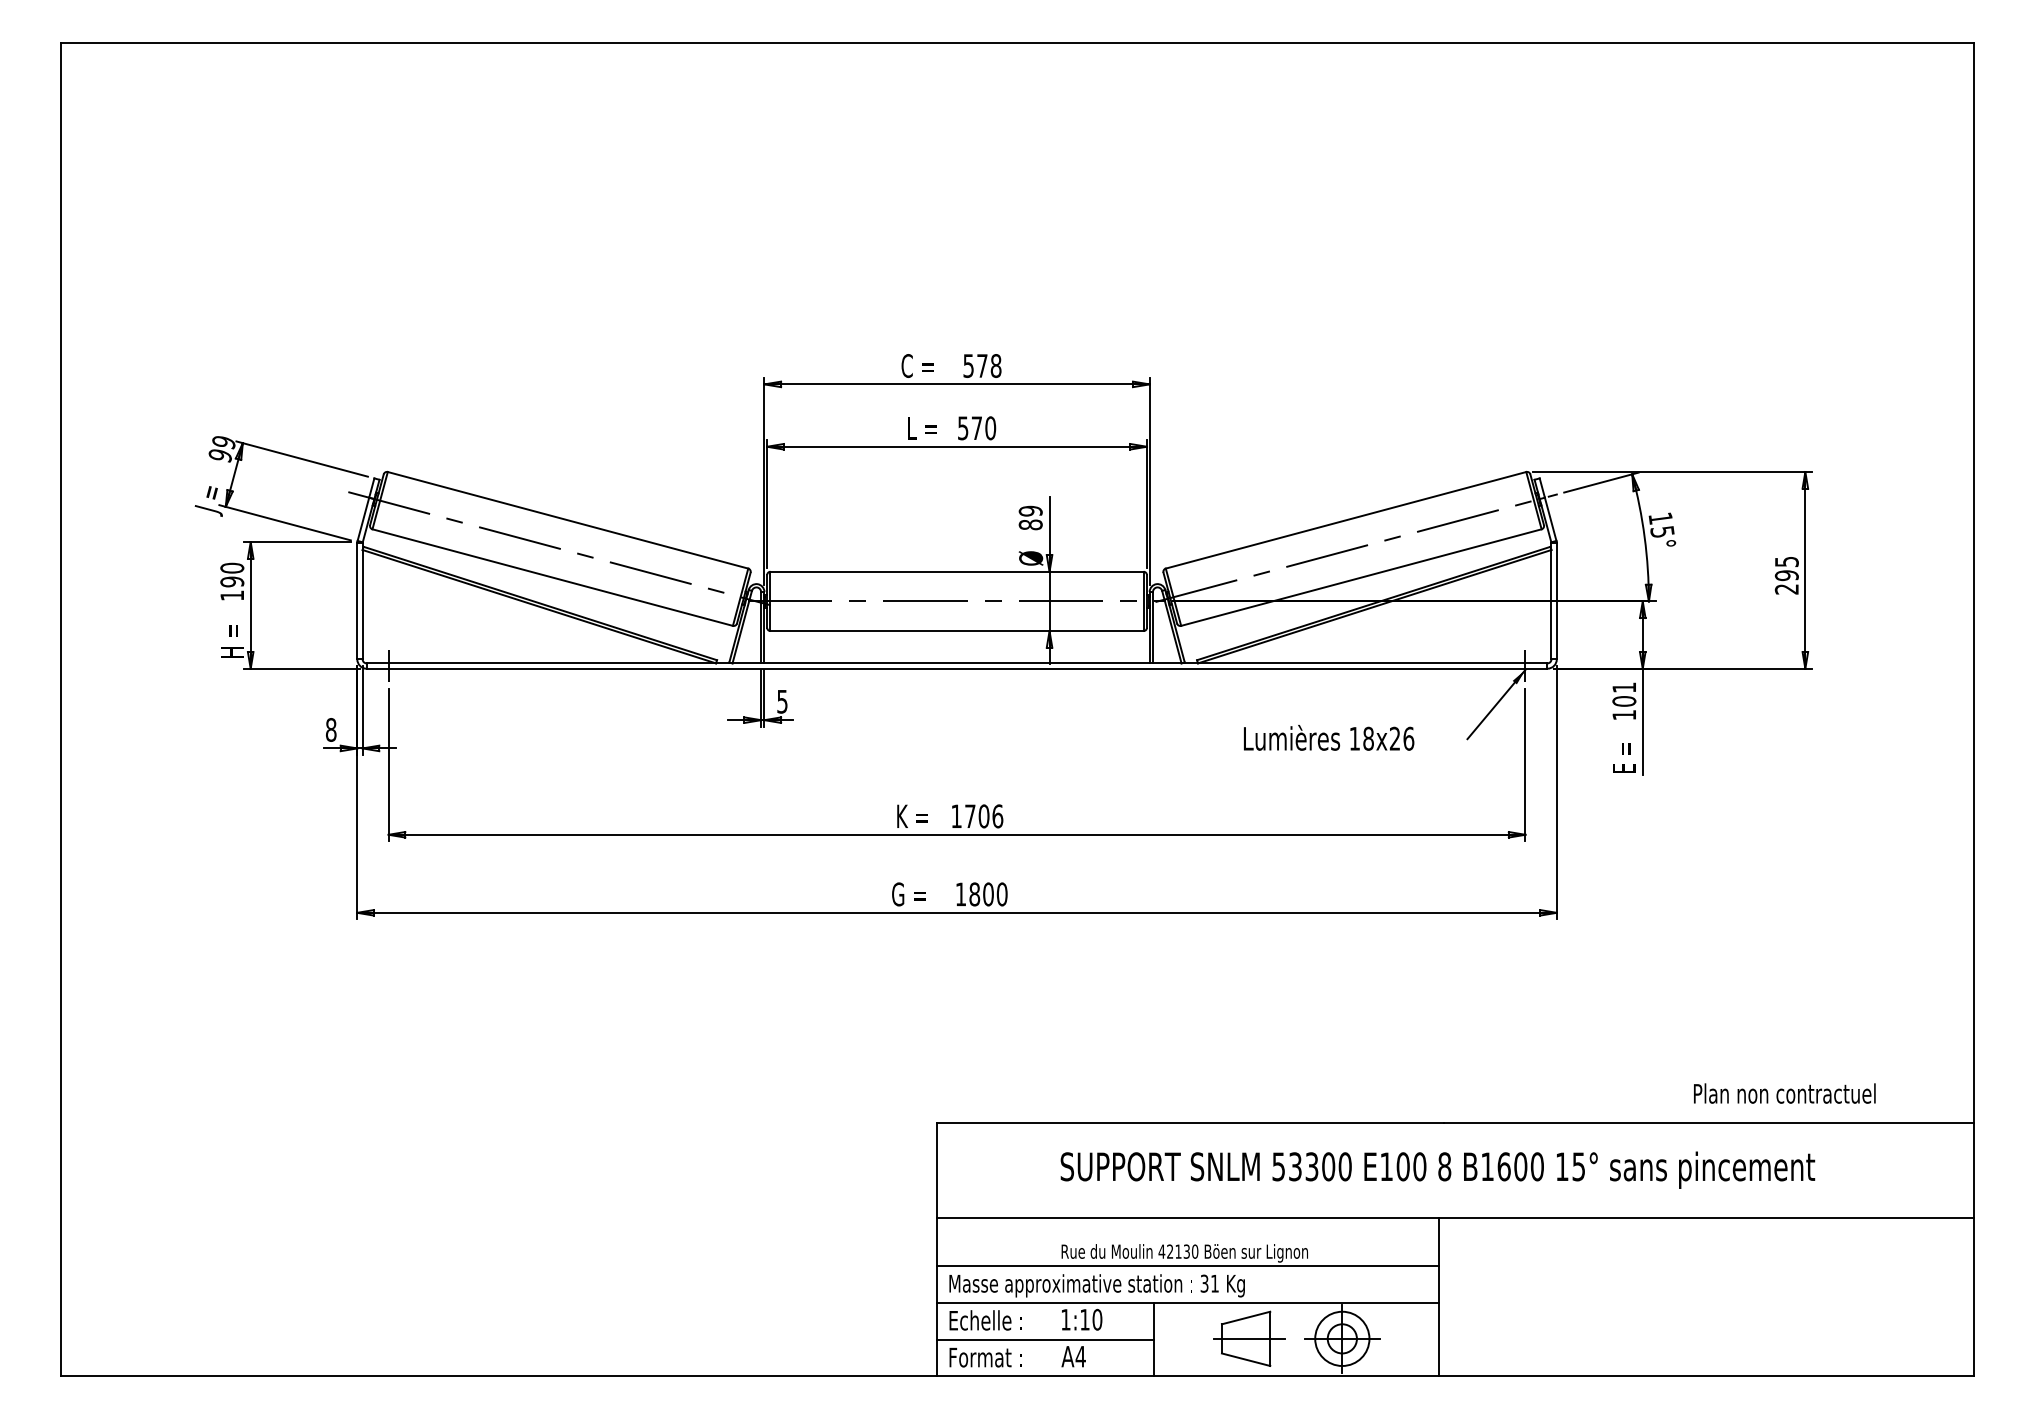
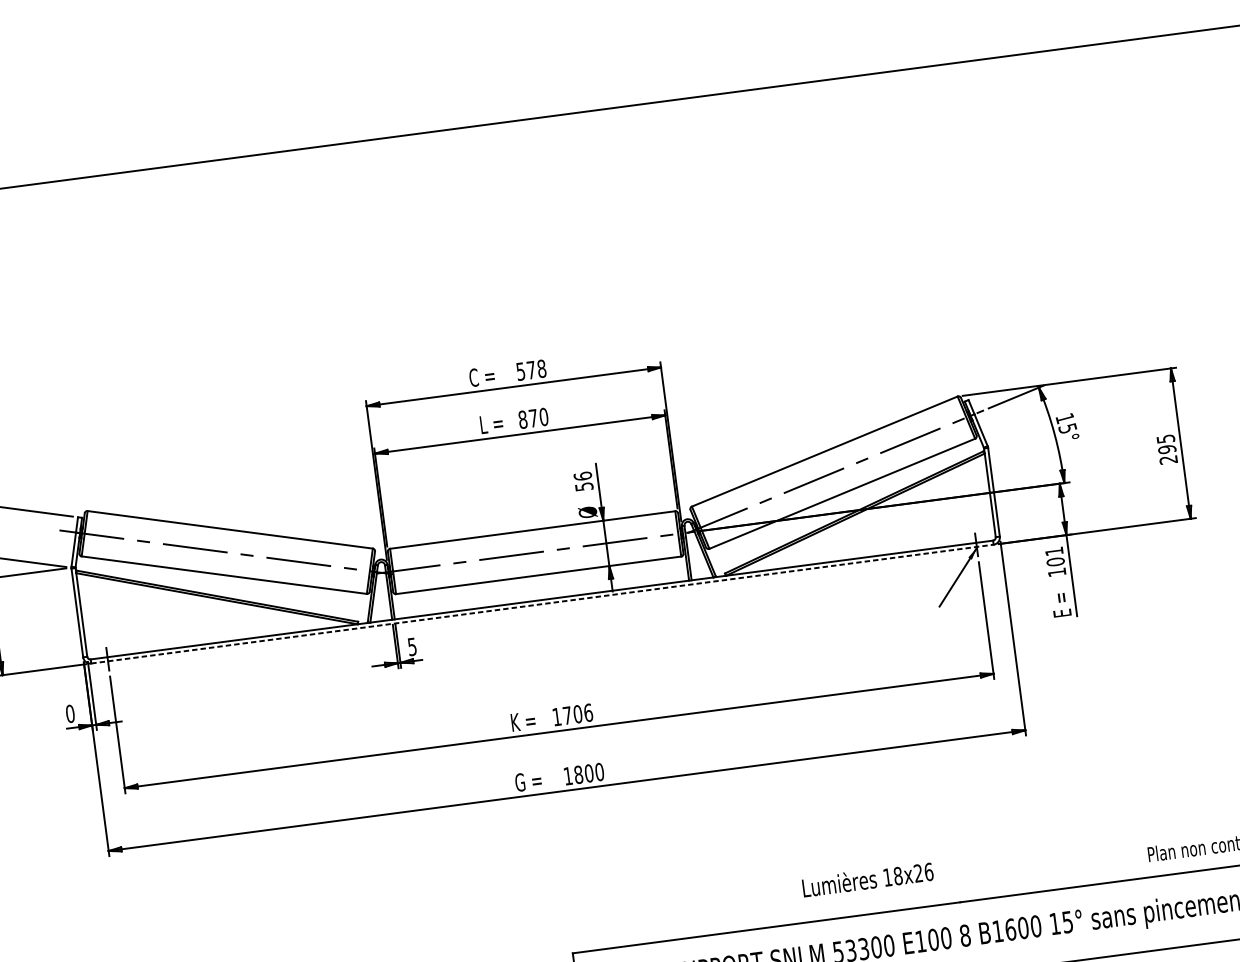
text: (962, 428) -> (522, 419), 570 -> 870
text: (1030, 517) -> (583, 481), 89 -> 56
line: (957, 668) -> (542, 603), solid -> dashed
text: (330, 729) -> (69, 713), 8 -> 0
text: (1329, 737) -> (868, 879), moved

